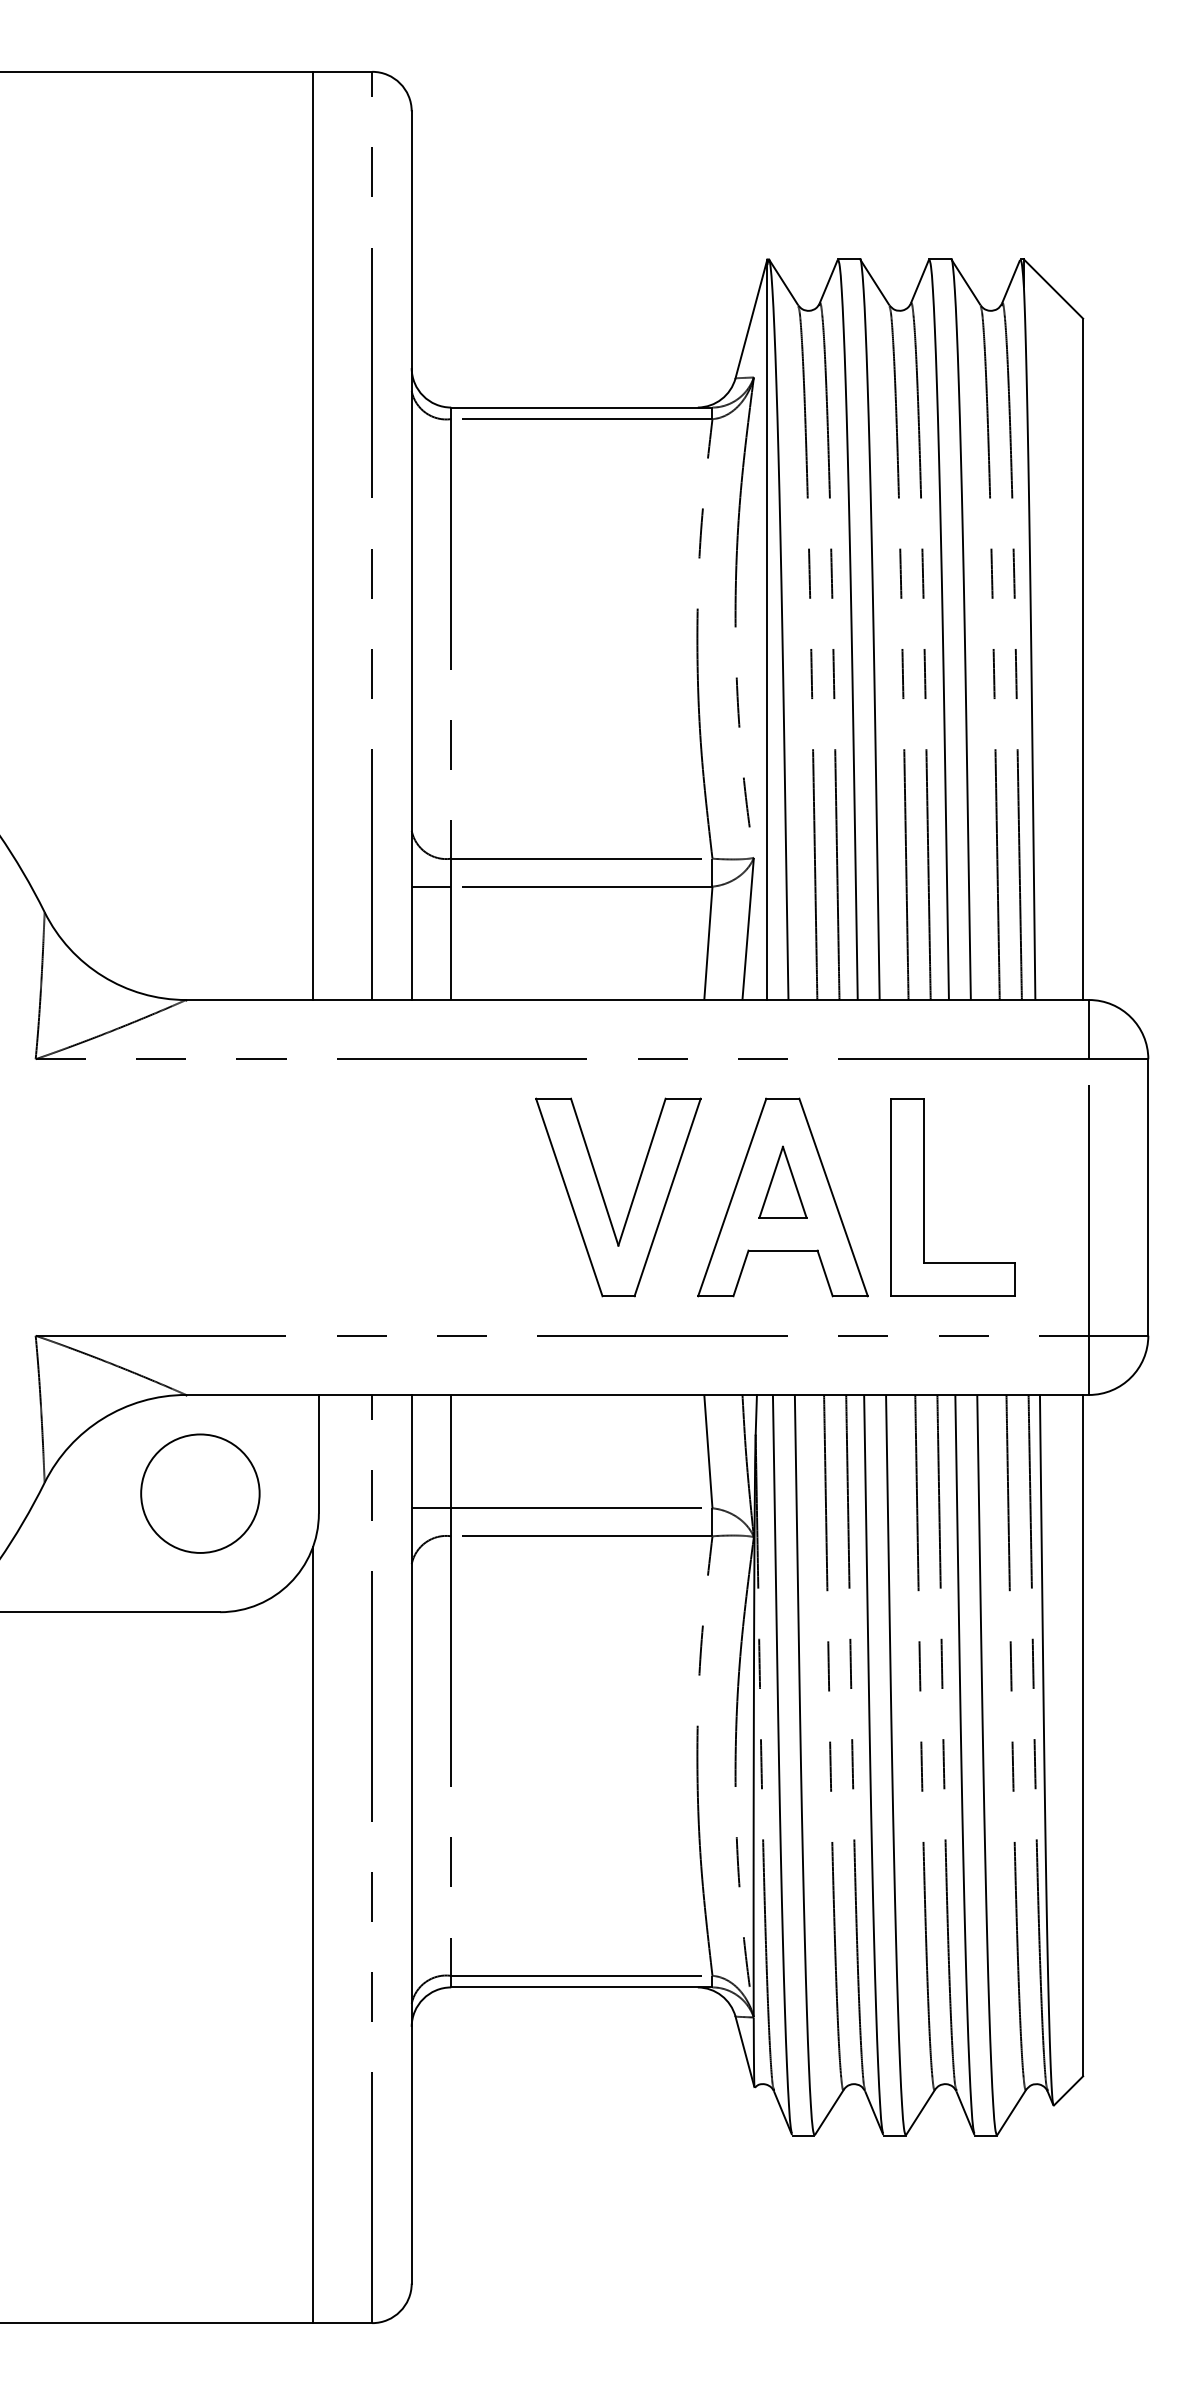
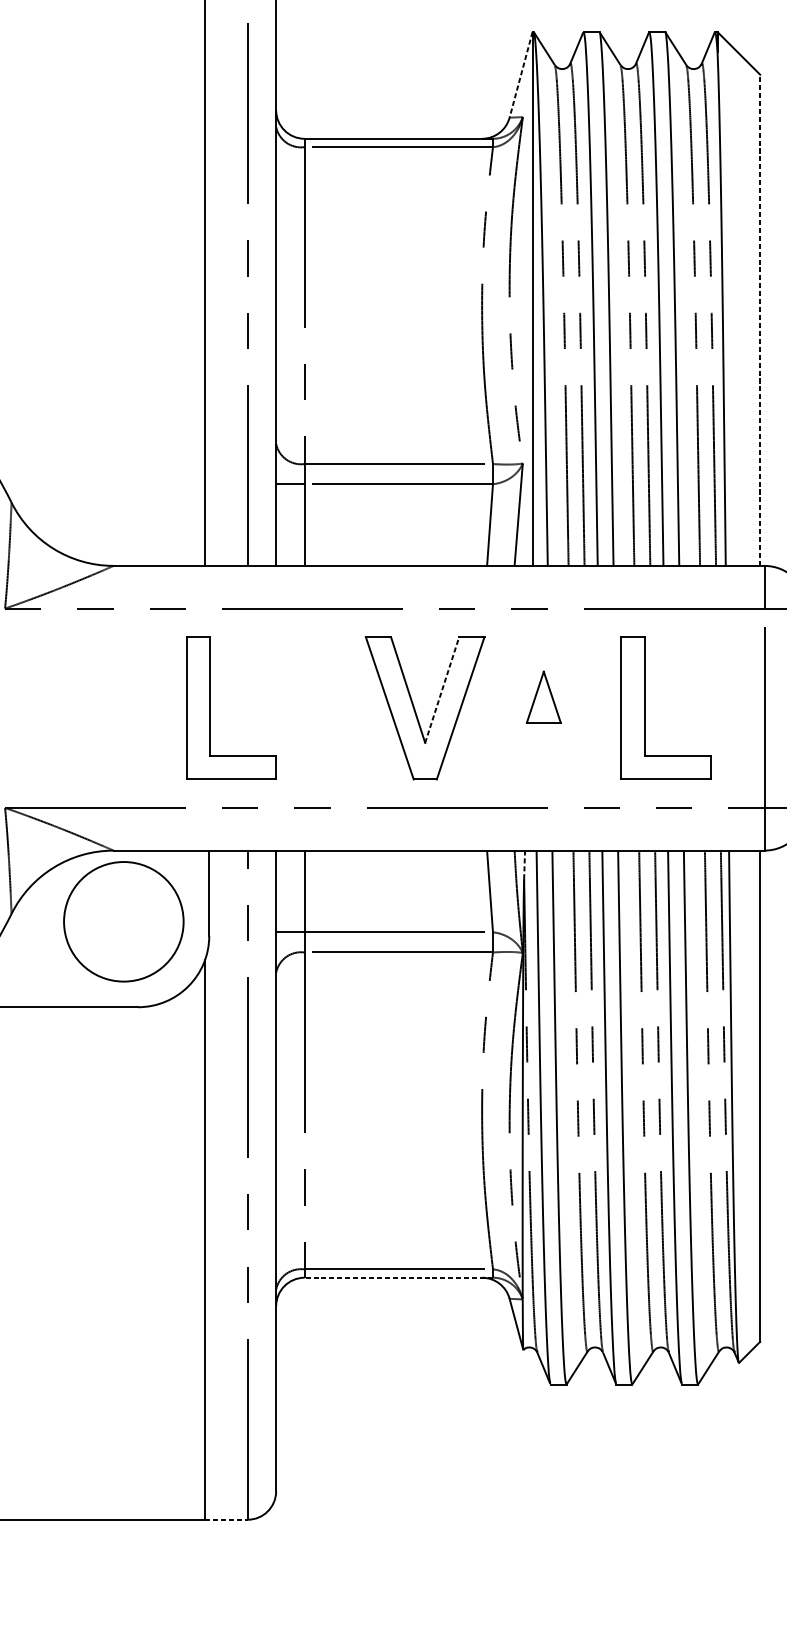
line: (751, 318) -> (521, 74), solid -> dashed
line: (1083, 659) -> (760, 320), solid -> dashed
line: (642, 1171) -> (442, 689), solid -> dashed
part: (321, 1197) -> (211, 708), added
part: (782, 1197) -> (543, 708), removed
line: (756, 1414) -> (524, 864), solid -> dashed
circle: (200, 1493) -> (123, 921), size x1.4
line: (581, 1987) -> (398, 1277), solid -> dashed
line: (342, 2323) -> (226, 1520), solid -> dashed

